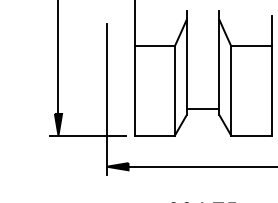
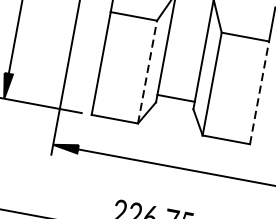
line: (174, 90) -> (147, 71), solid -> dashed
line: (272, 90) -> (259, 92), solid -> dashed

